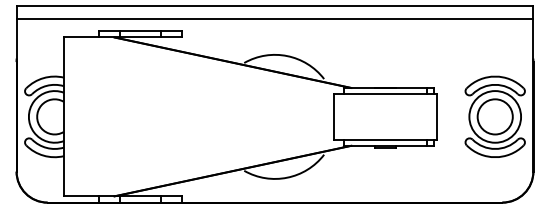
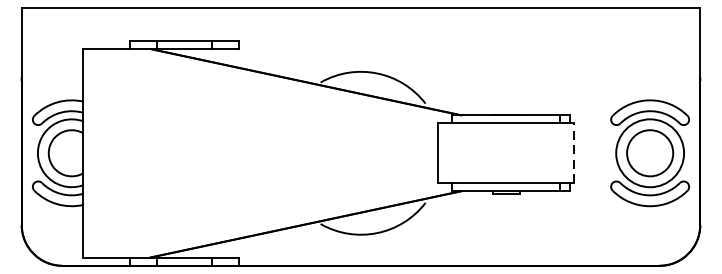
line: (274, 18) -> (360, 24), removed
line: (437, 116) -> (574, 152), solid -> dashed

